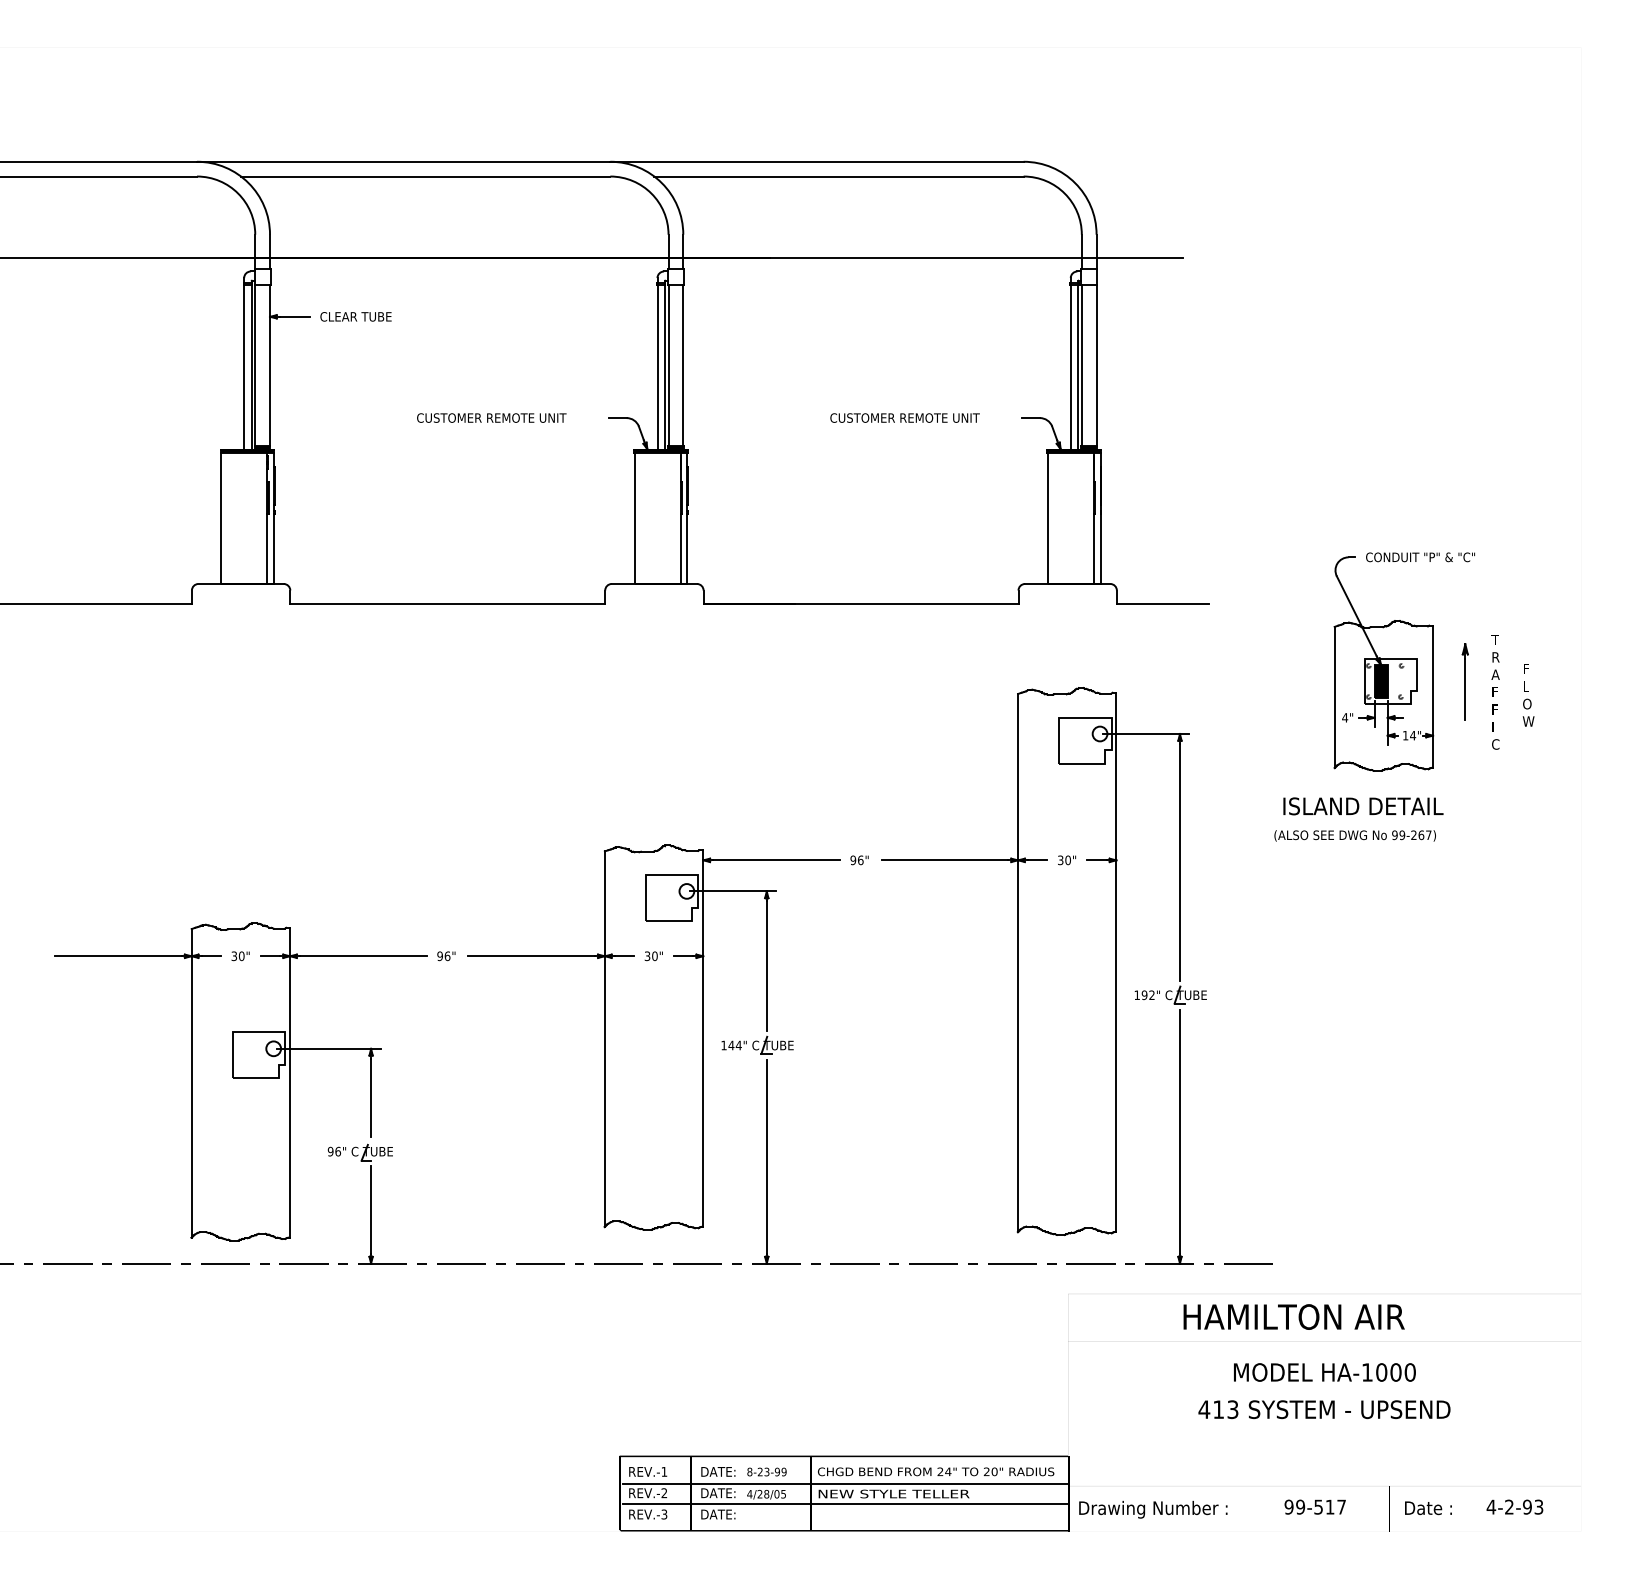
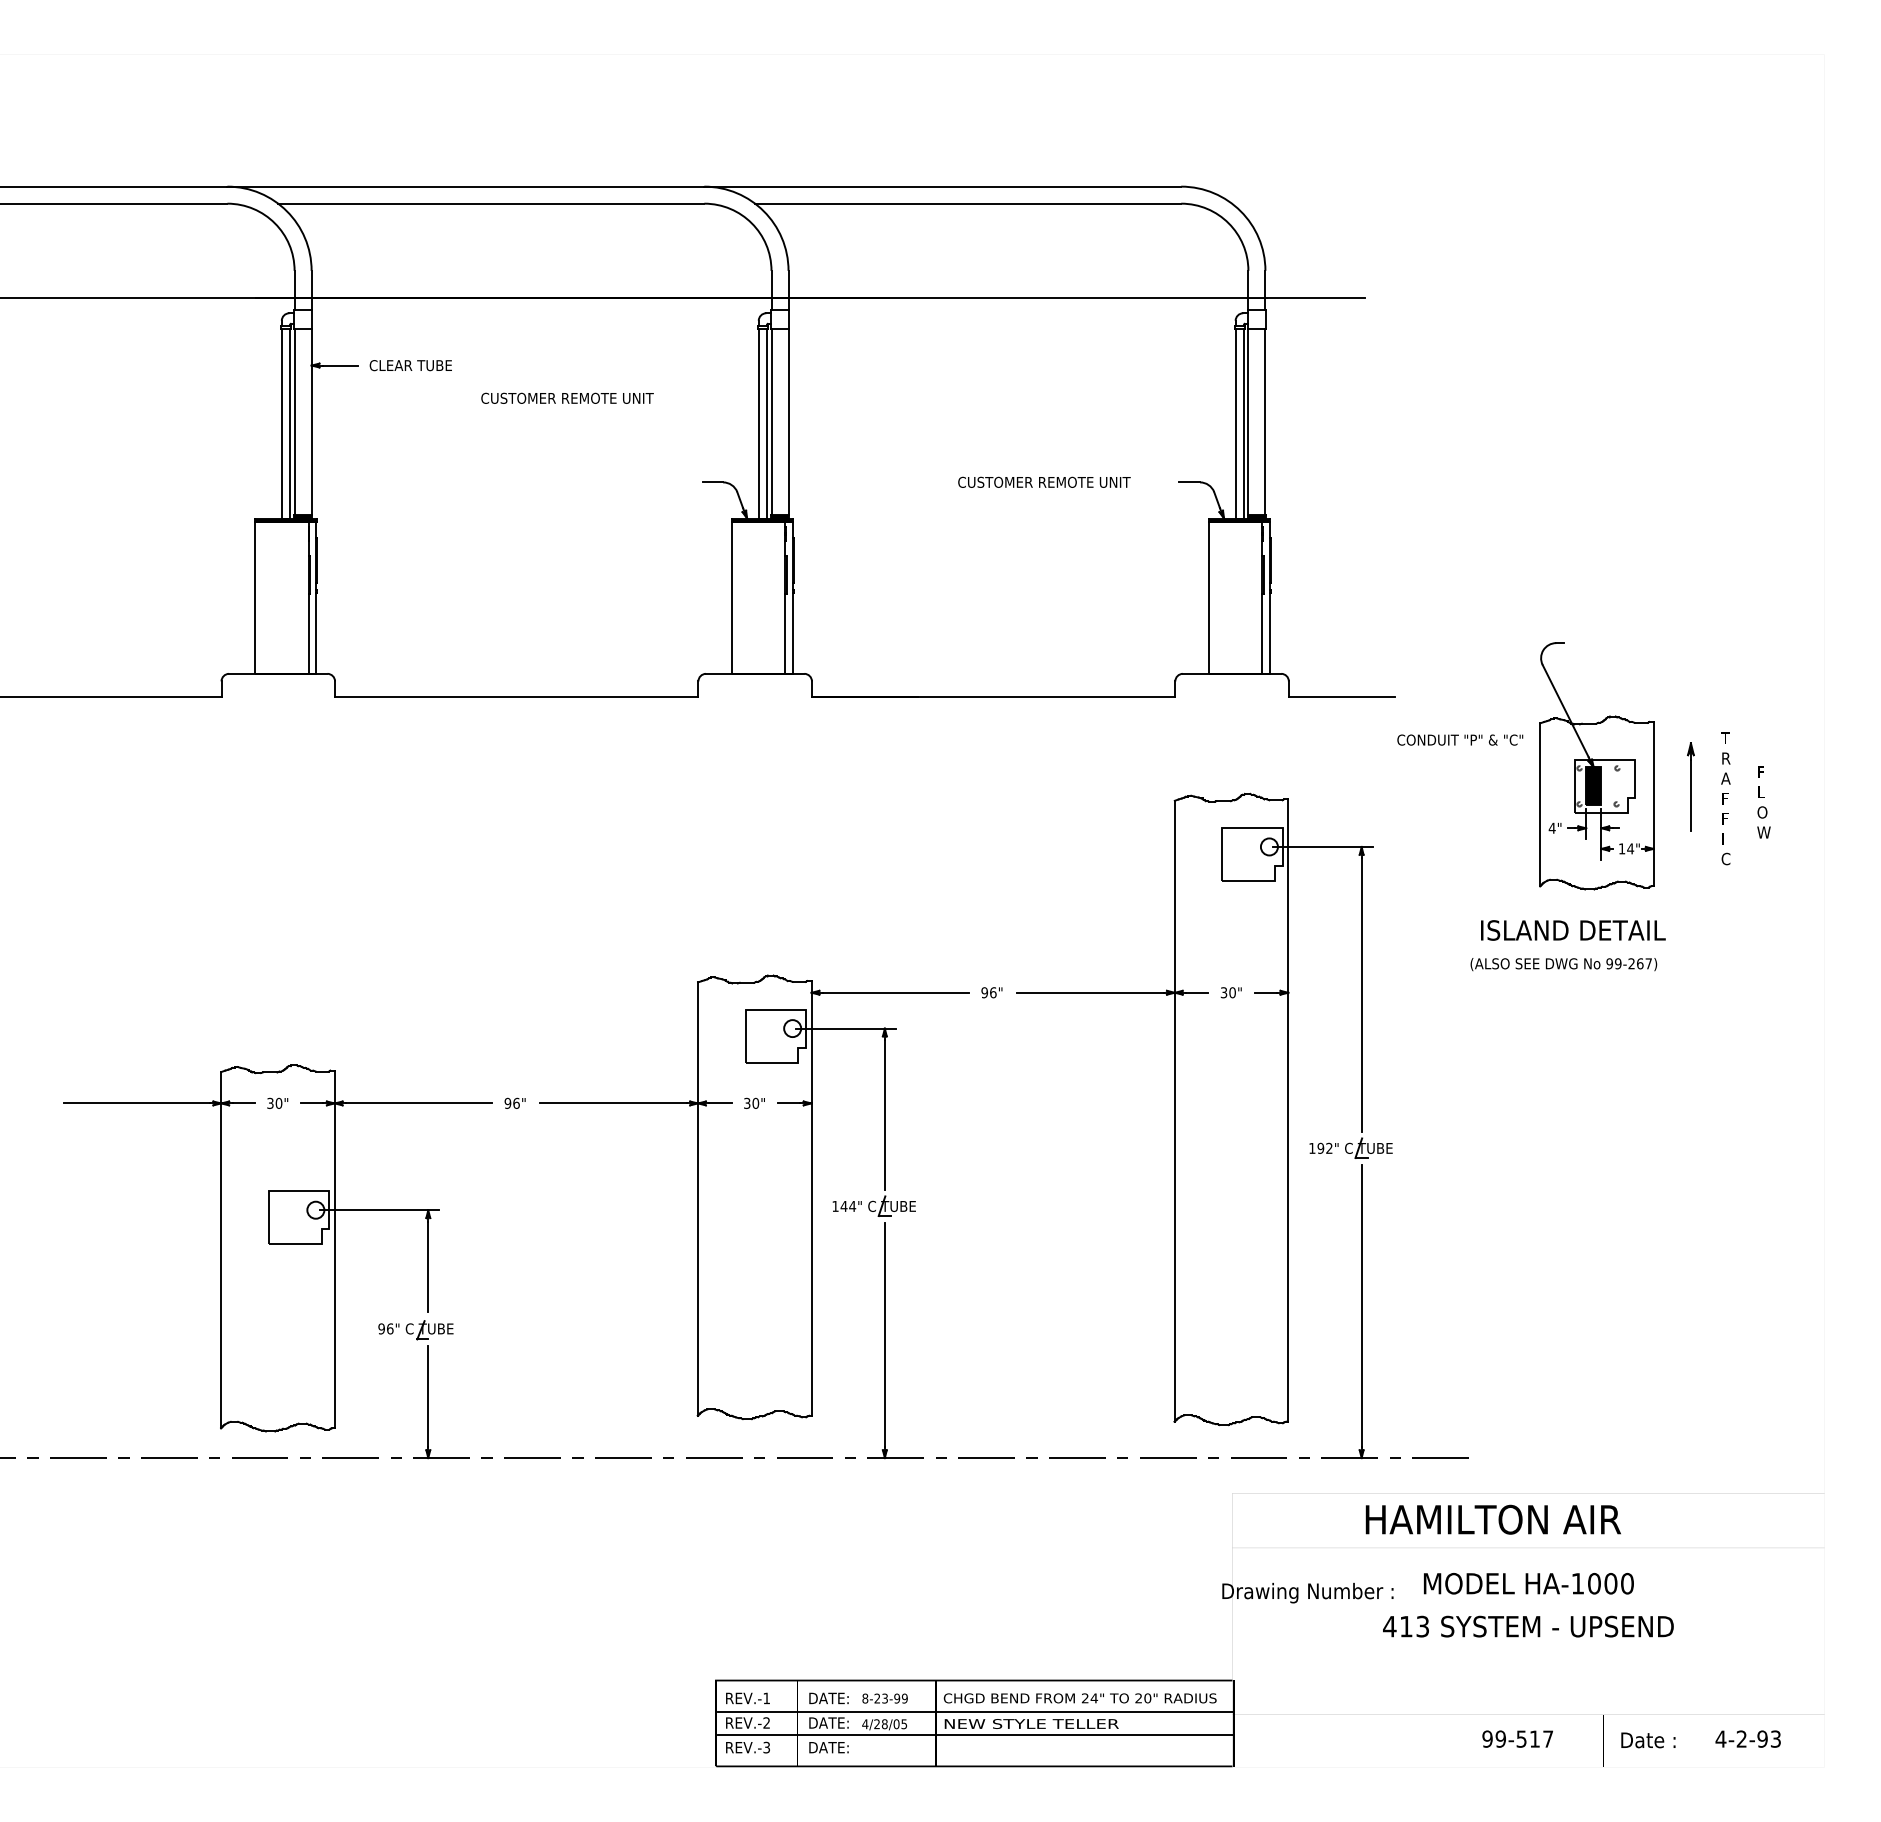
text: (491, 417) -> (567, 397), moved
text: (1420, 556) -> (1460, 739), moved
text: (1152, 1509) -> (1307, 1592), moved

